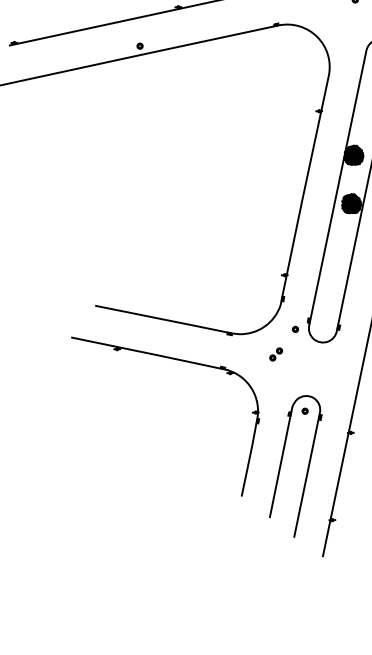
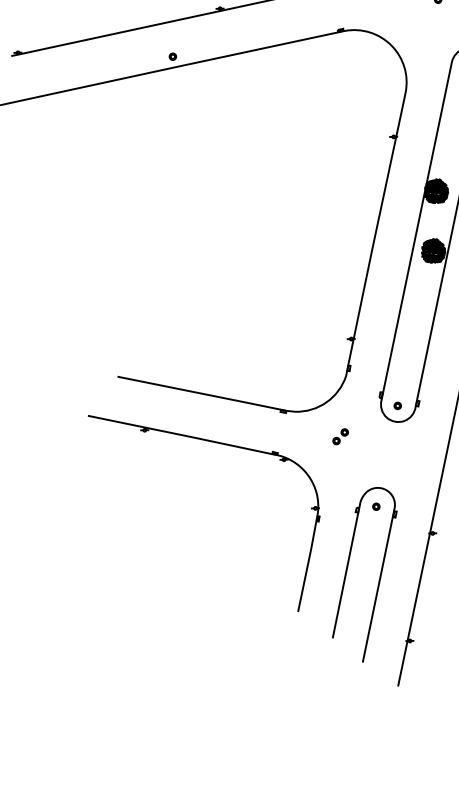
part: (295, 328) -> (397, 404), moved

